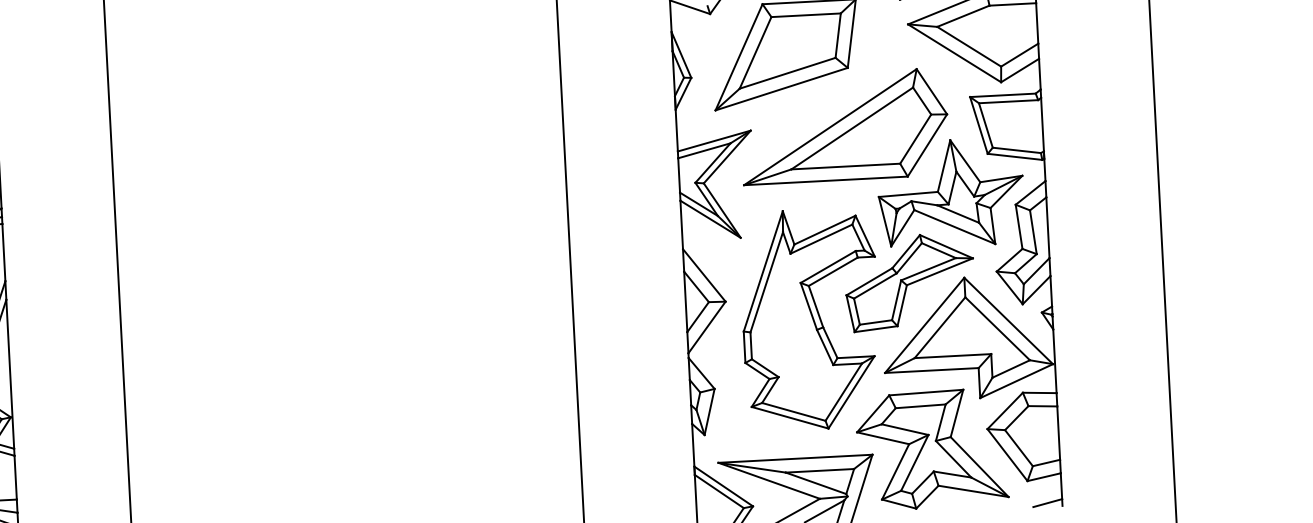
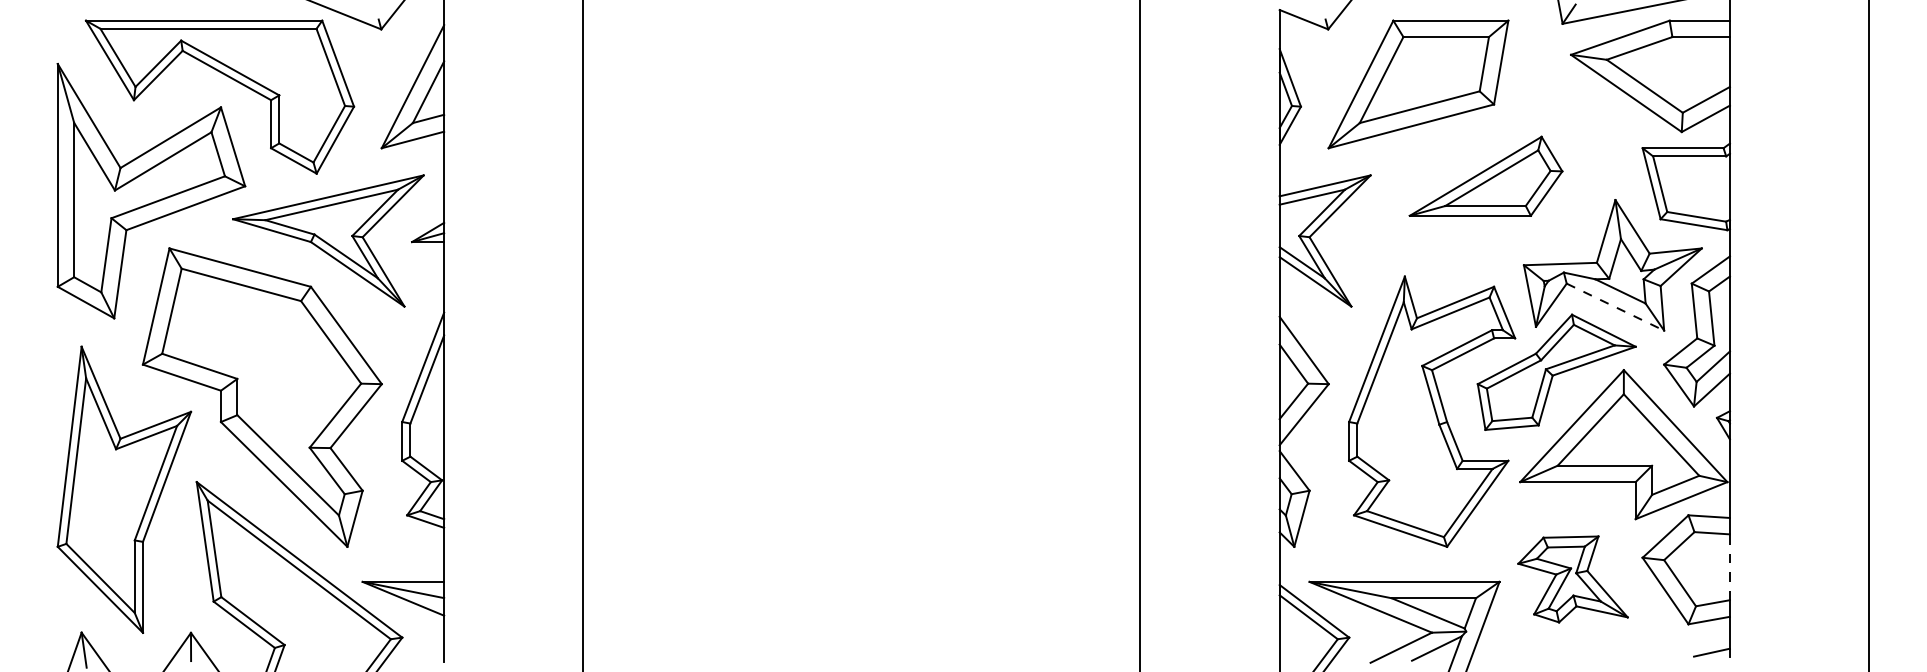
part: (843, 126) -> (1485, 176), size x0.6
line: (954, 227) -> (1615, 307), solid -> dashed
line: (1058, 433) -> (1729, 567), solid -> dashed
part: (931, 449) -> (1572, 579), size x0.6

